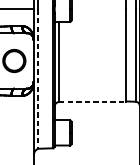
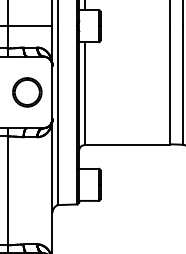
line: (37, 79) -> (57, 116), dashed -> solid
line: (92, 102) -> (127, 145), dashed -> solid

